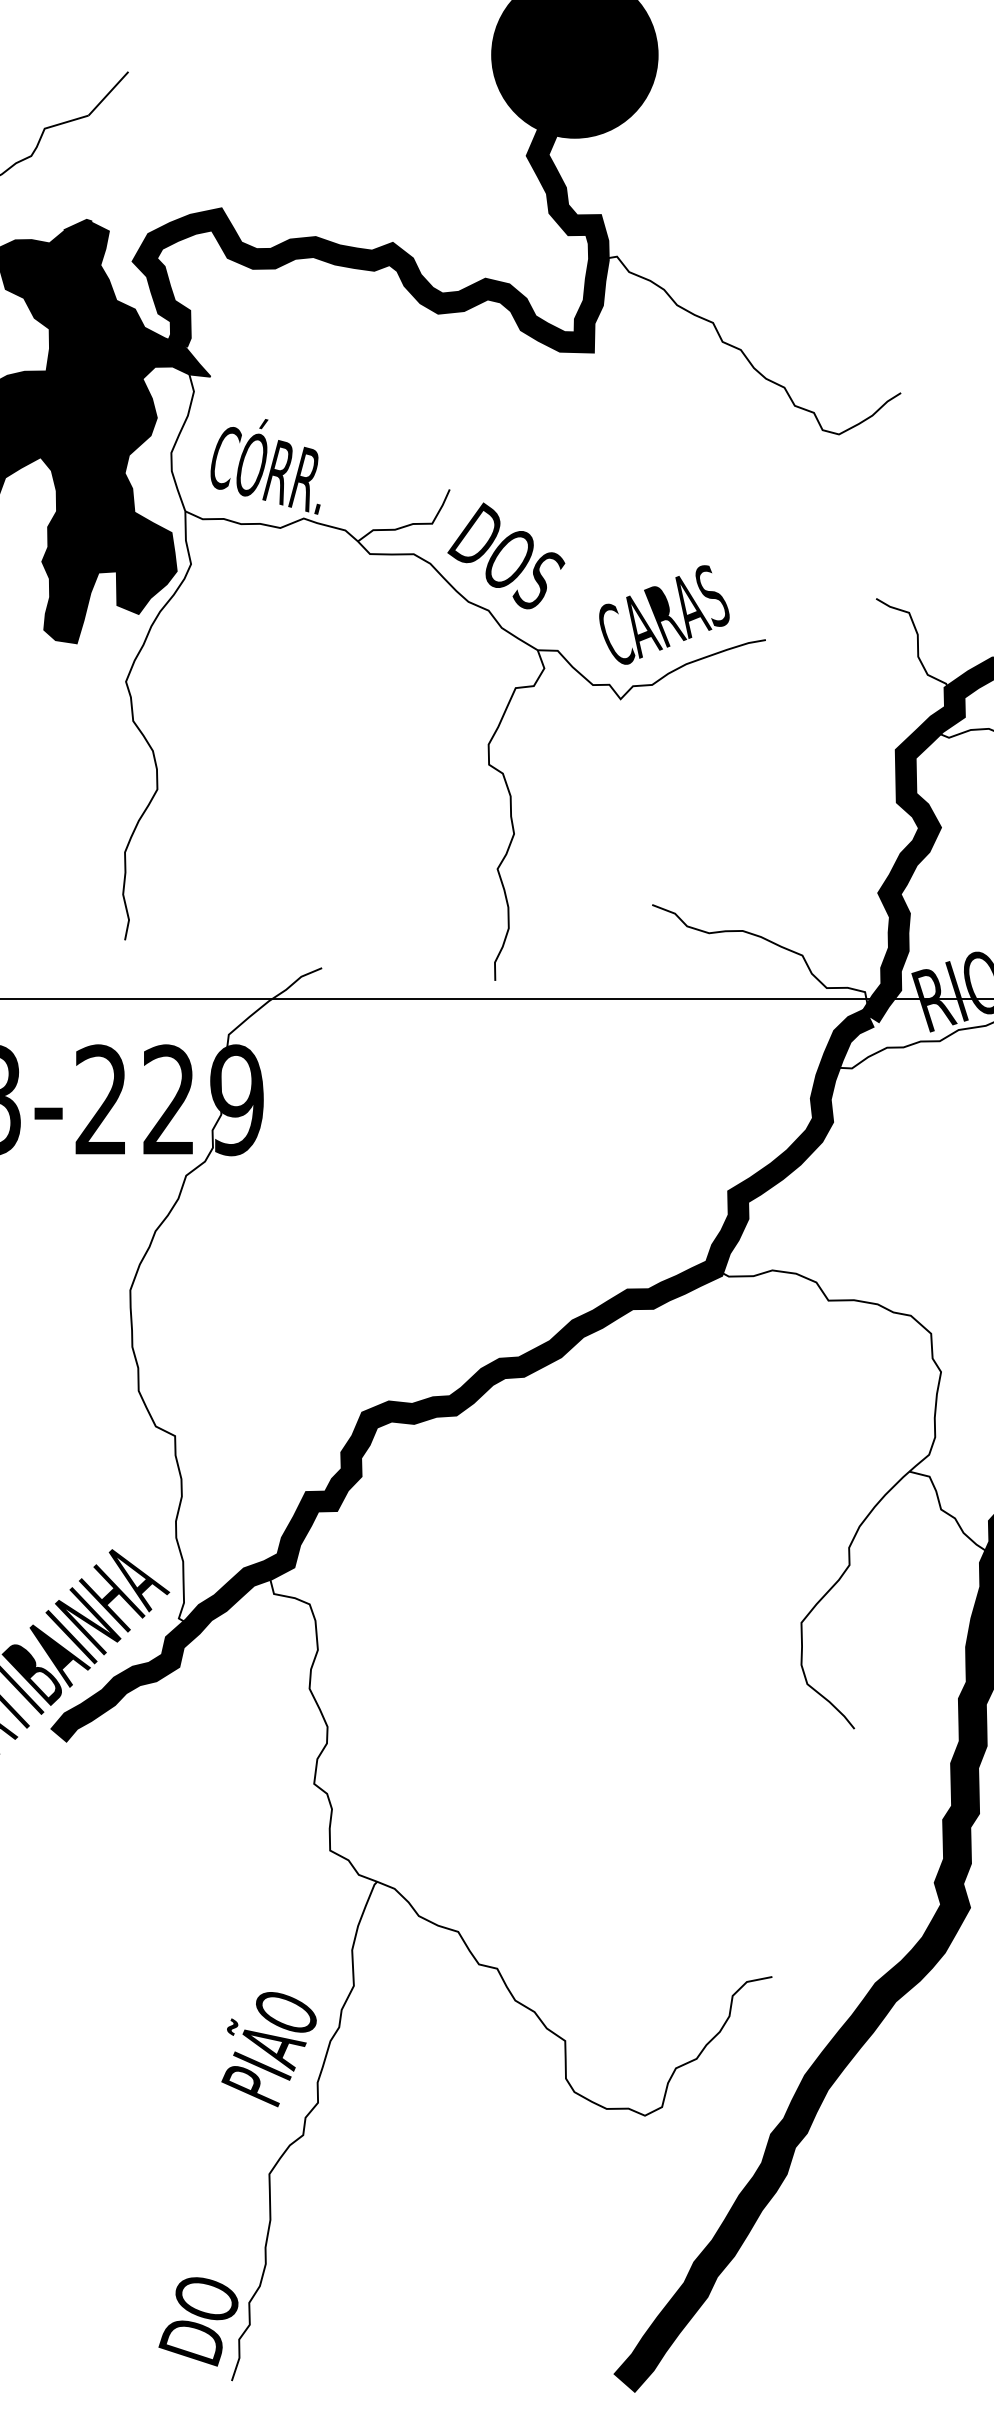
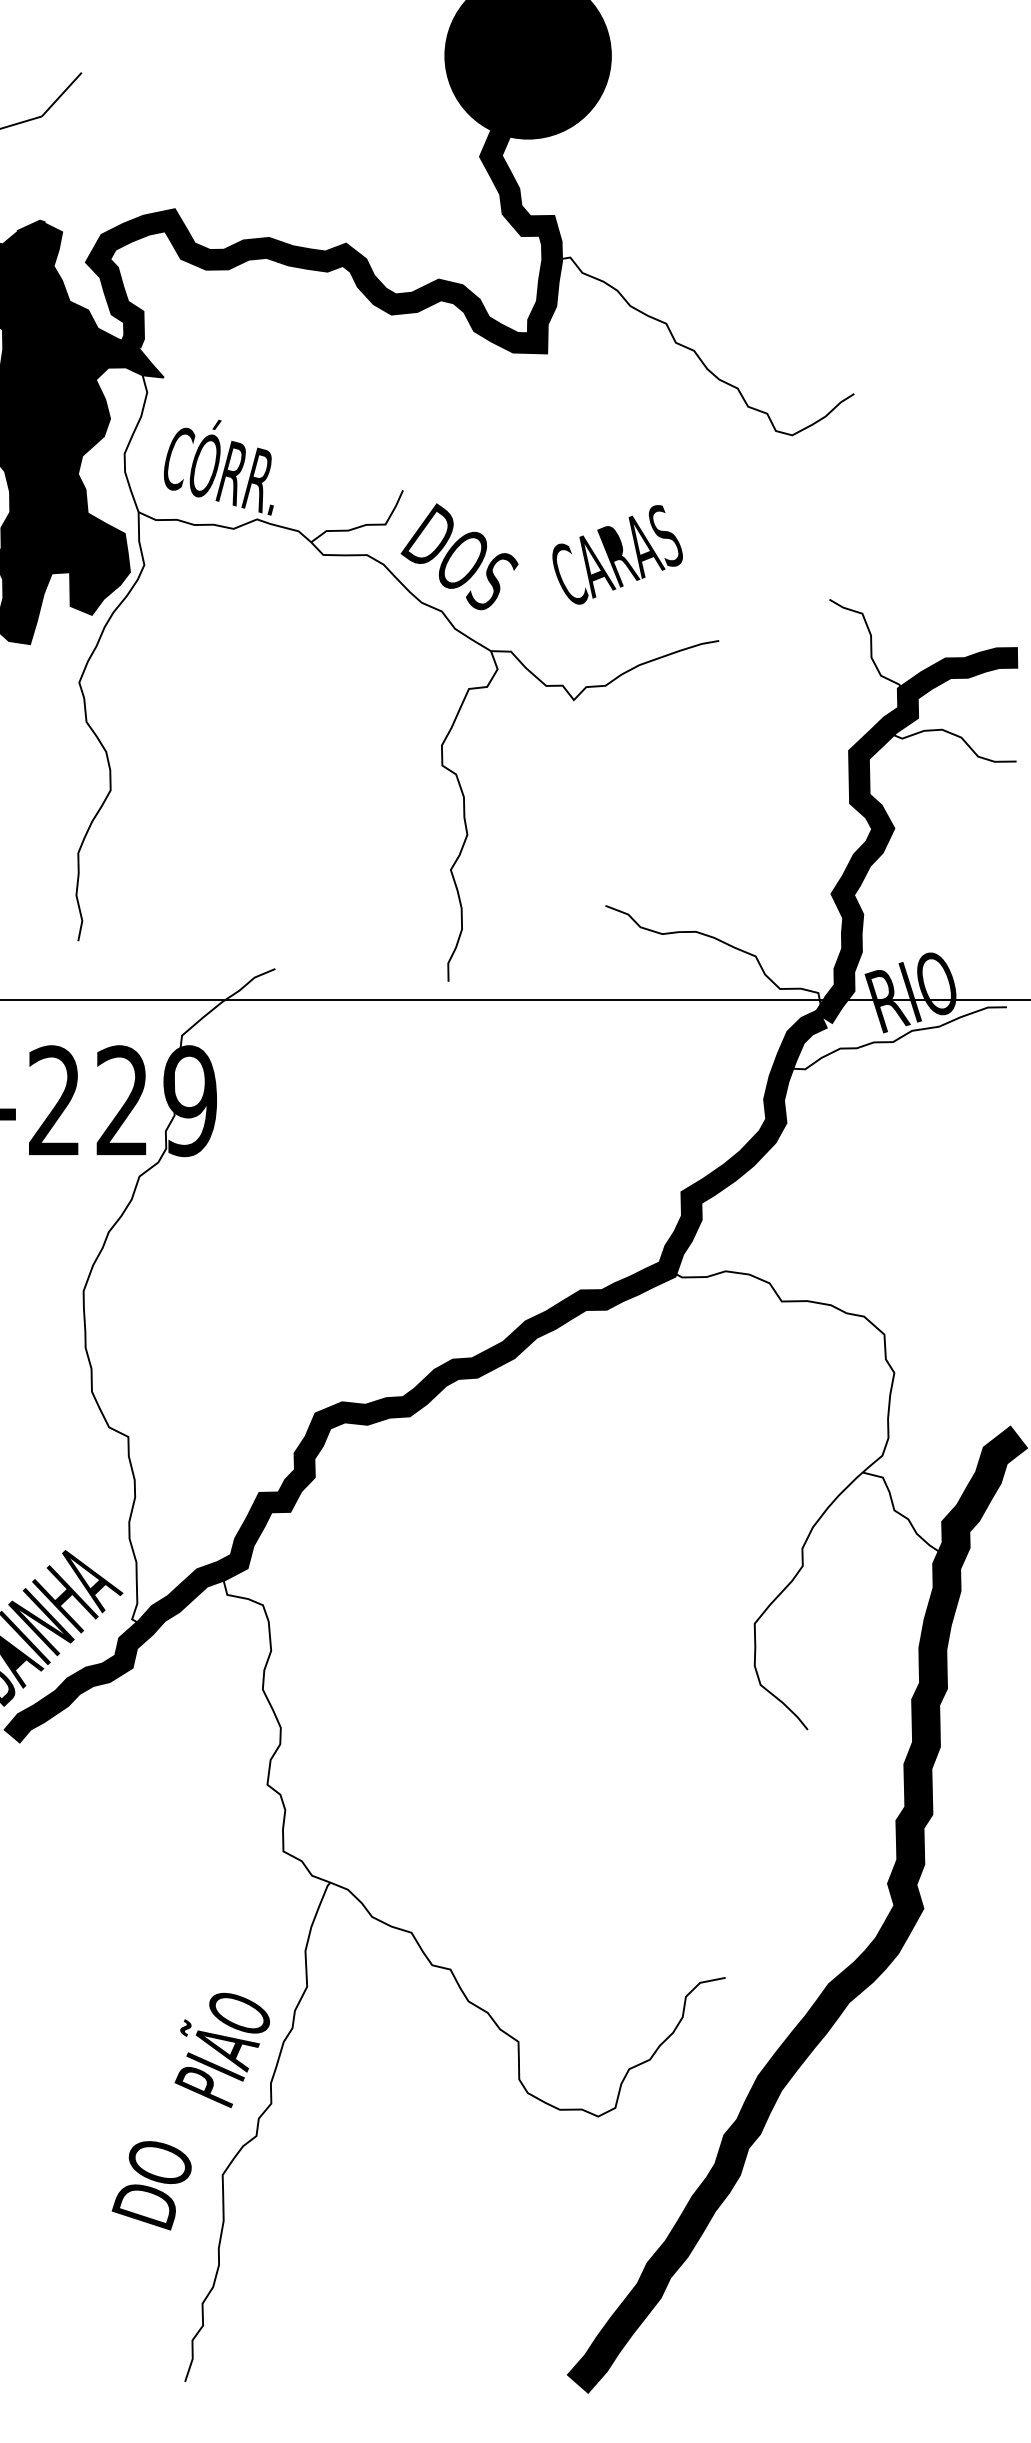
text: (664, 614) -> (617, 554), moved
text: (198, 2321) -> (151, 2185), moved

